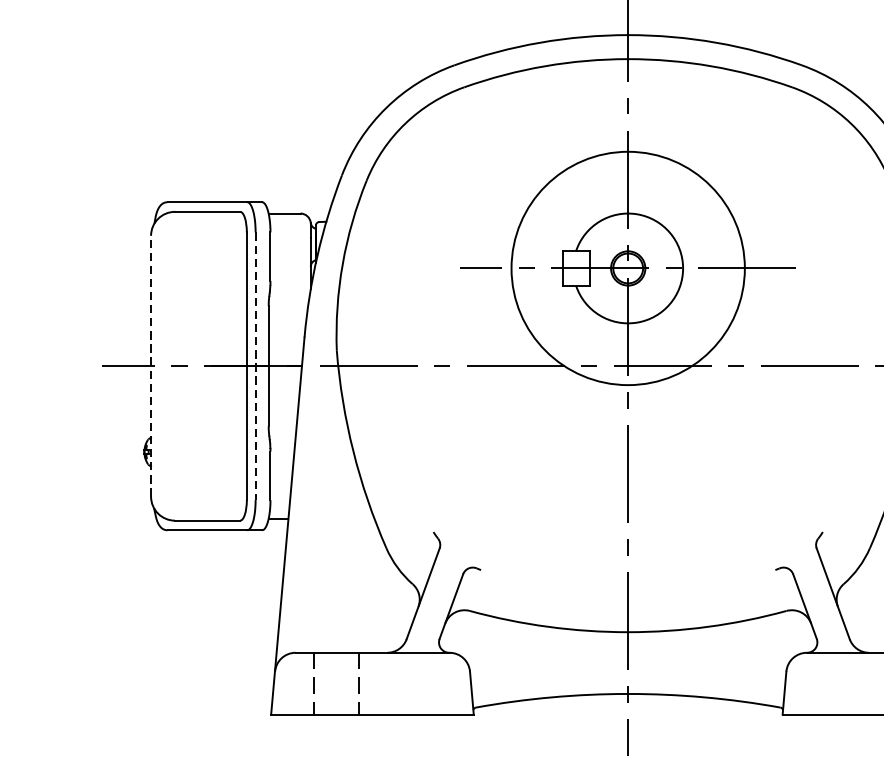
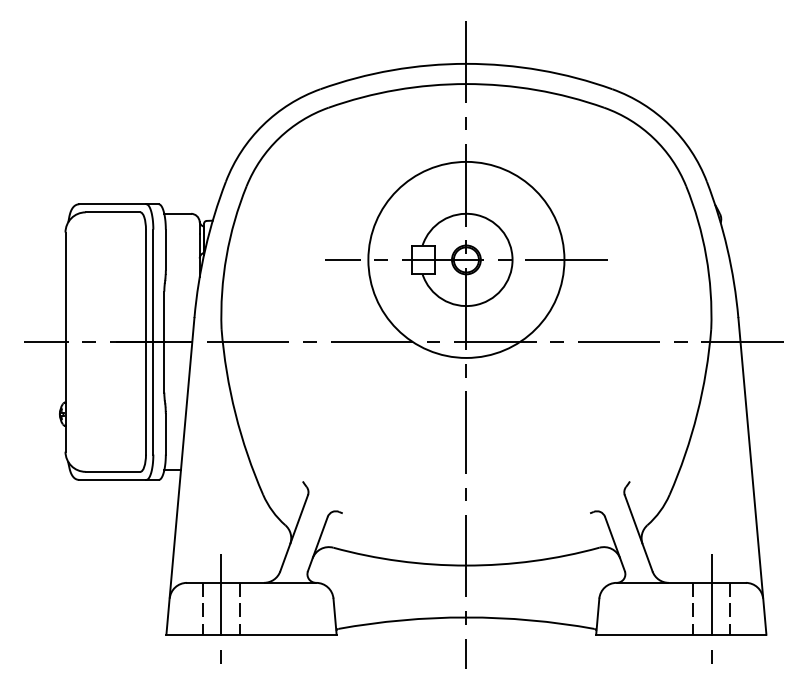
line: (151, 366) -> (65, 342), dashed -> solid
line: (255, 366) -> (153, 342), dashed -> solid
line: (336, 683) -> (221, 608), added

